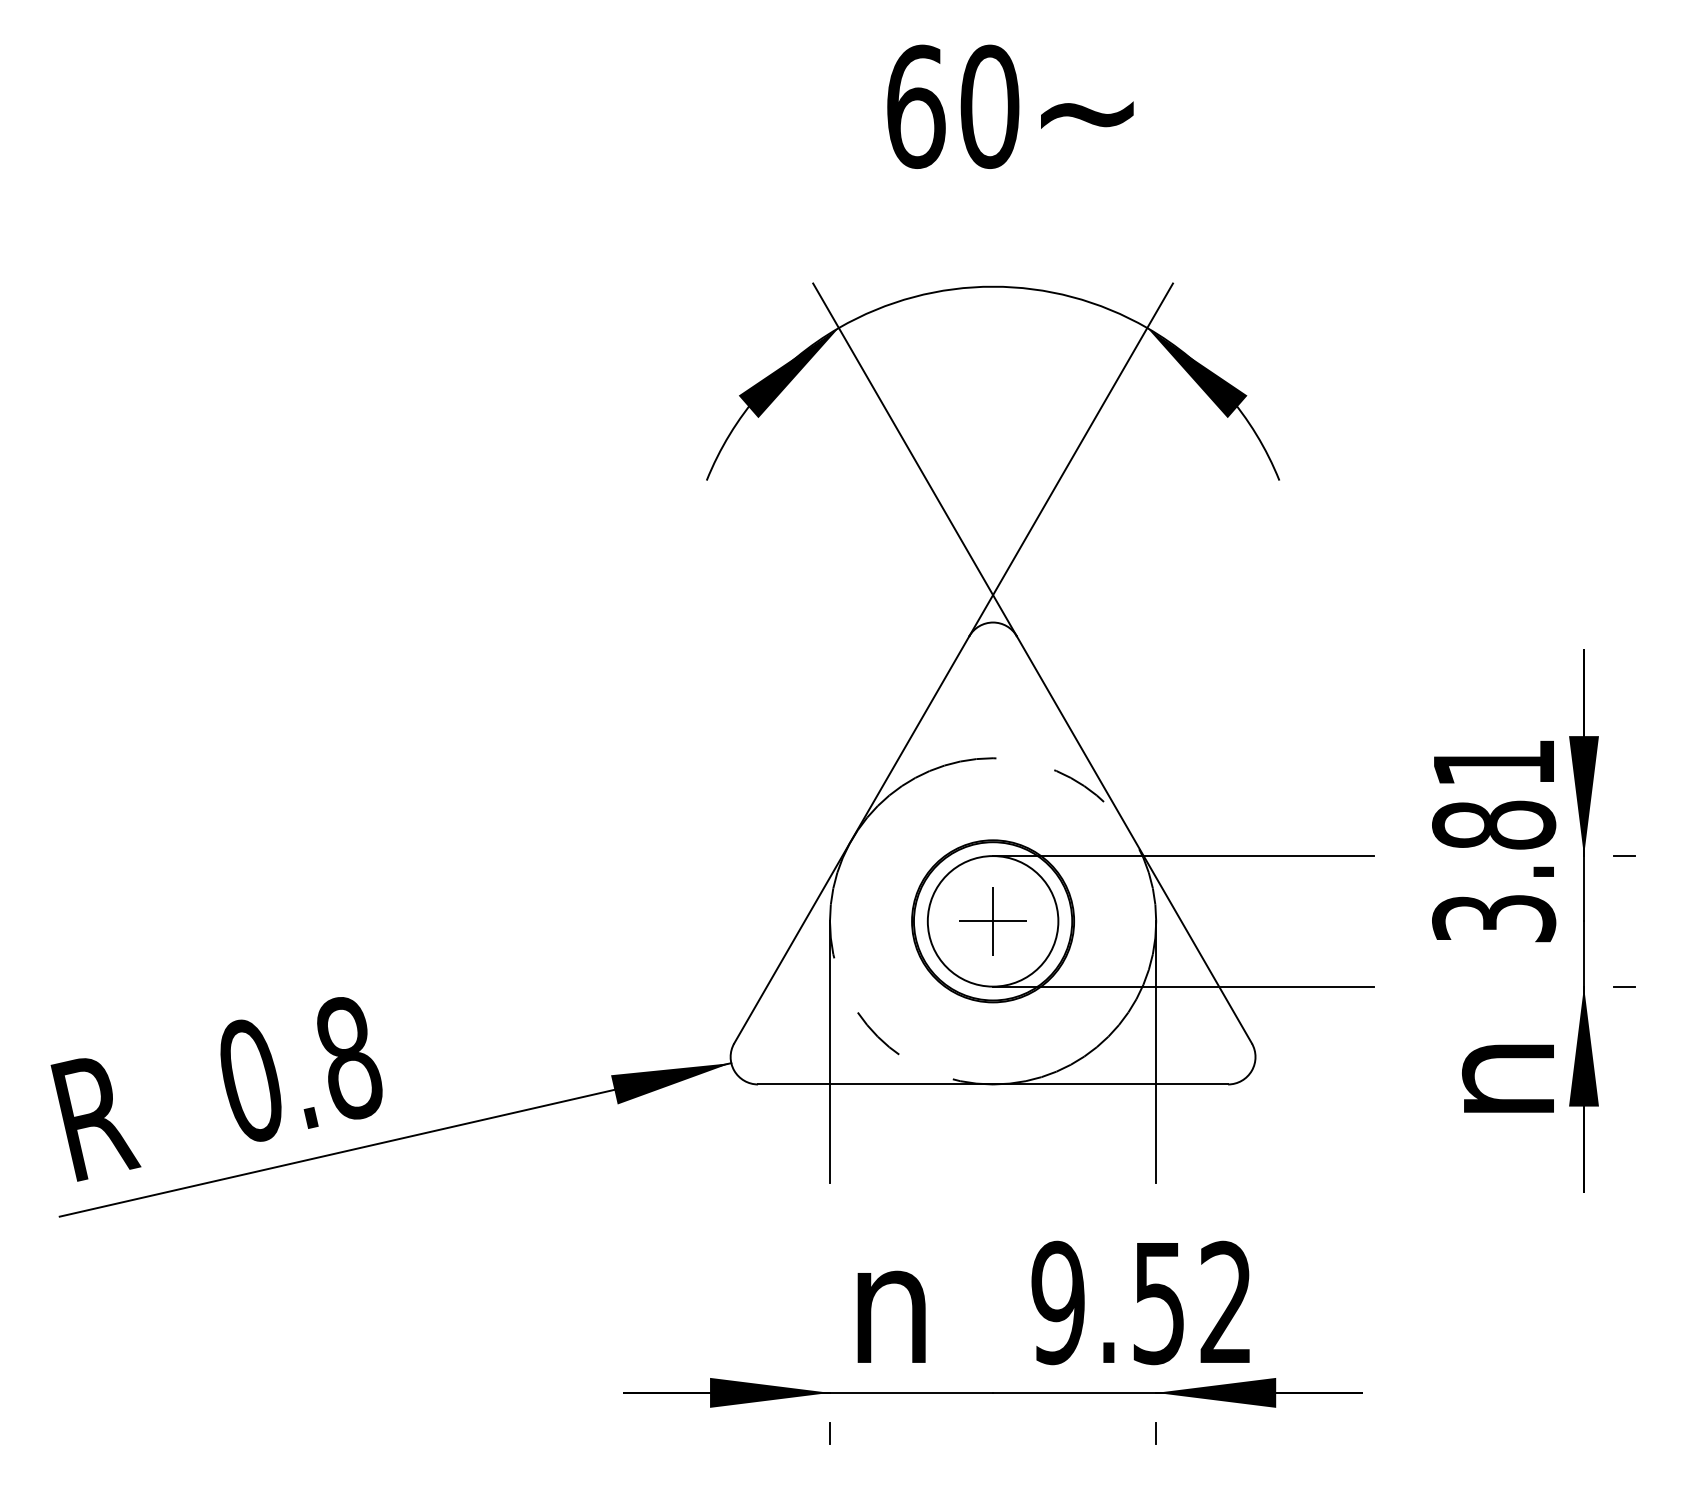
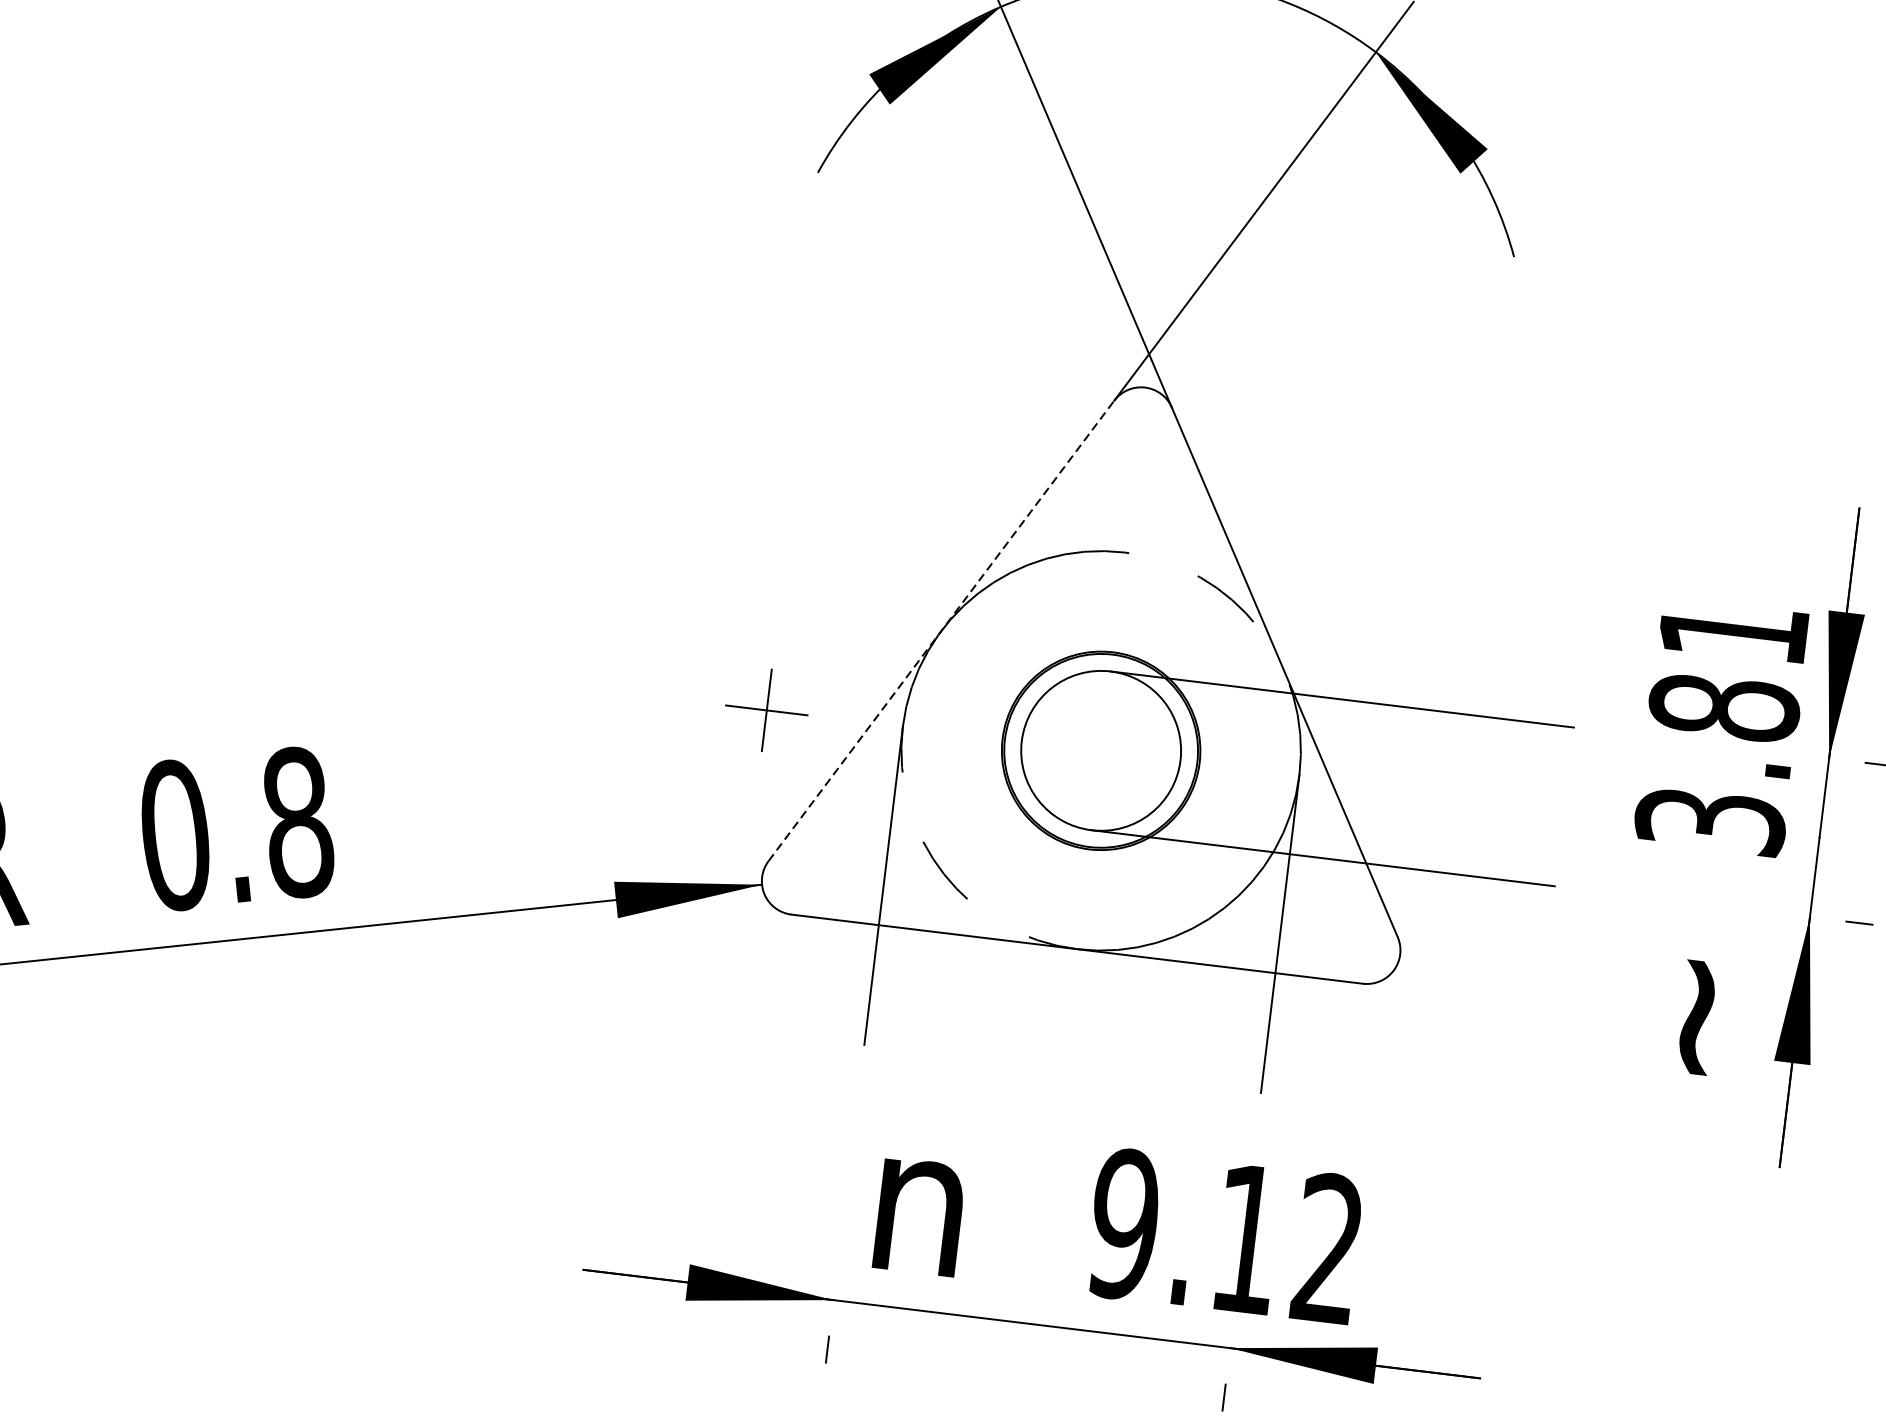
line: (852, 839) -> (942, 630), solid -> dashed
part: (992, 921) -> (766, 710), moved
text: (1507, 1078) -> (1703, 1017), n -> ~
text: (1158, 1304) -> (1245, 1241), 9.52 -> 9.12

